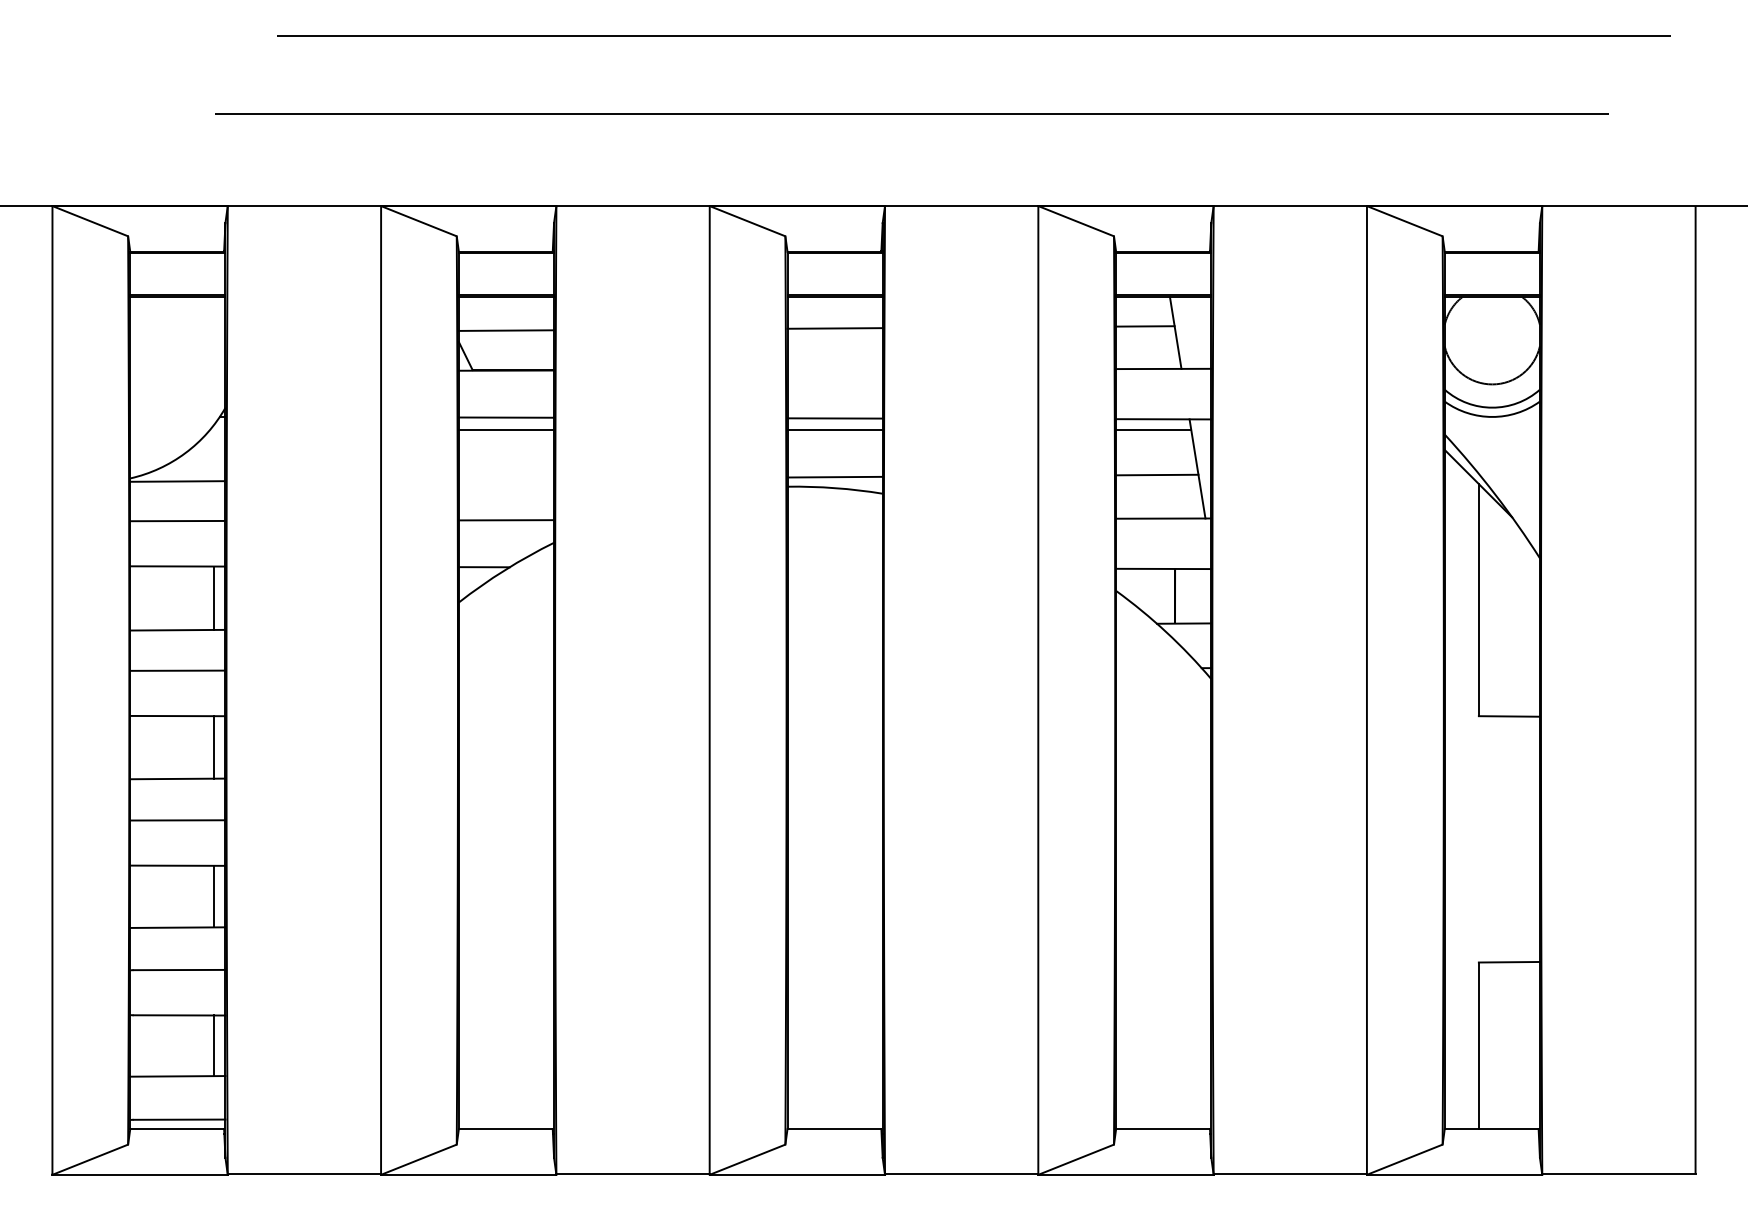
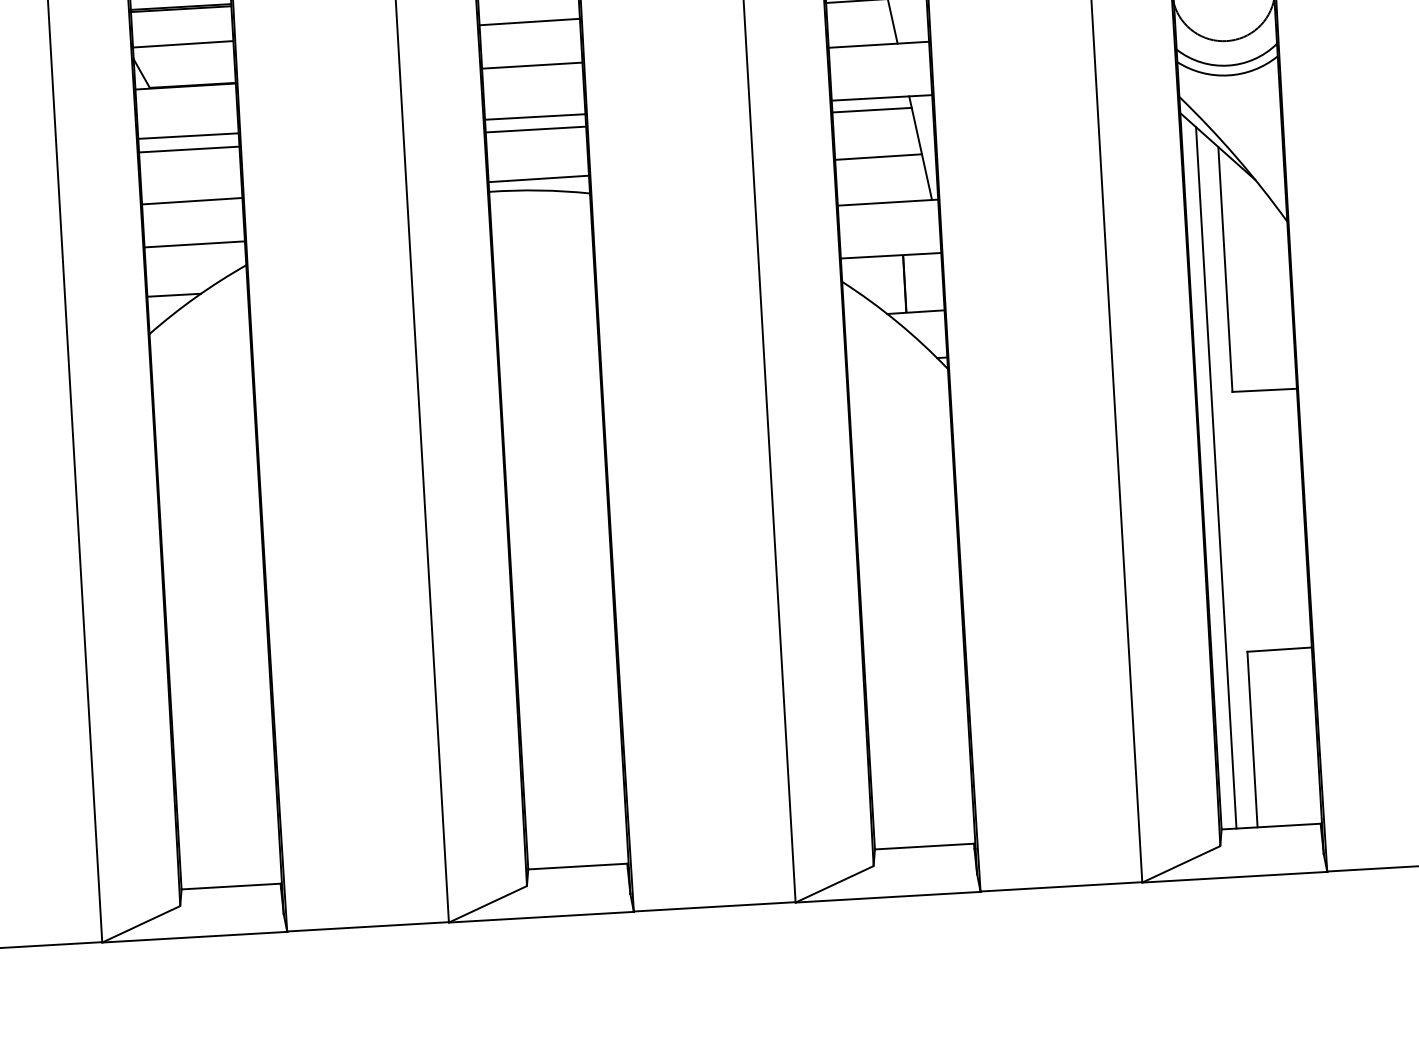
line: (834, 369) -> (531, 65), added
line: (506, 479) -> (192, 201), added
line: (1458, 796) -> (1215, 477), added

